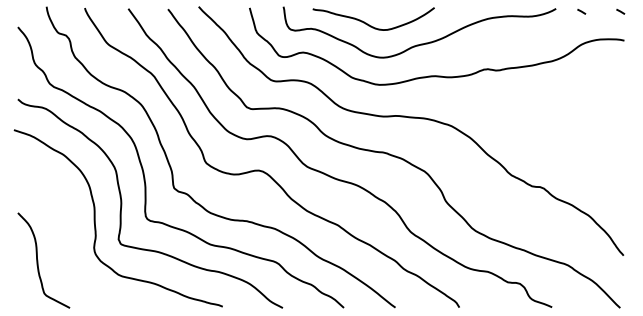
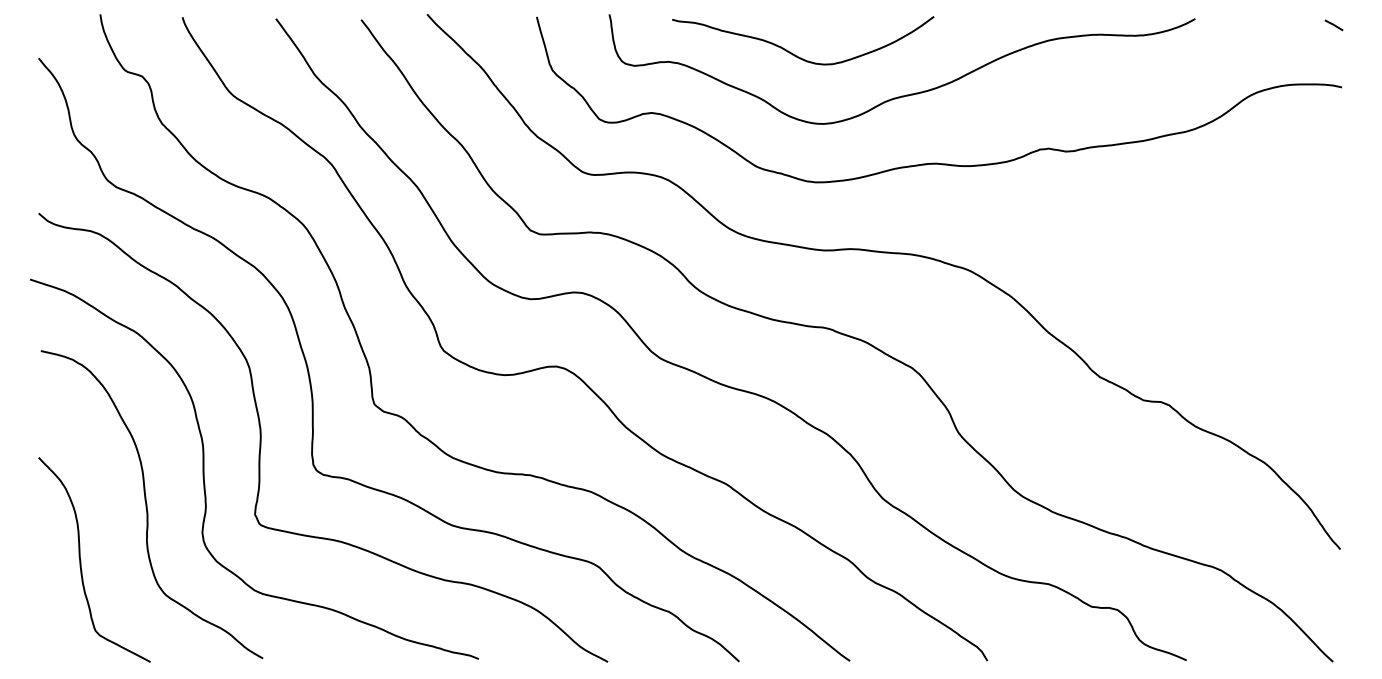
line: (581, 11) -> (1249, 24), removed
curve: (69, 235) -> (149, 506), added

